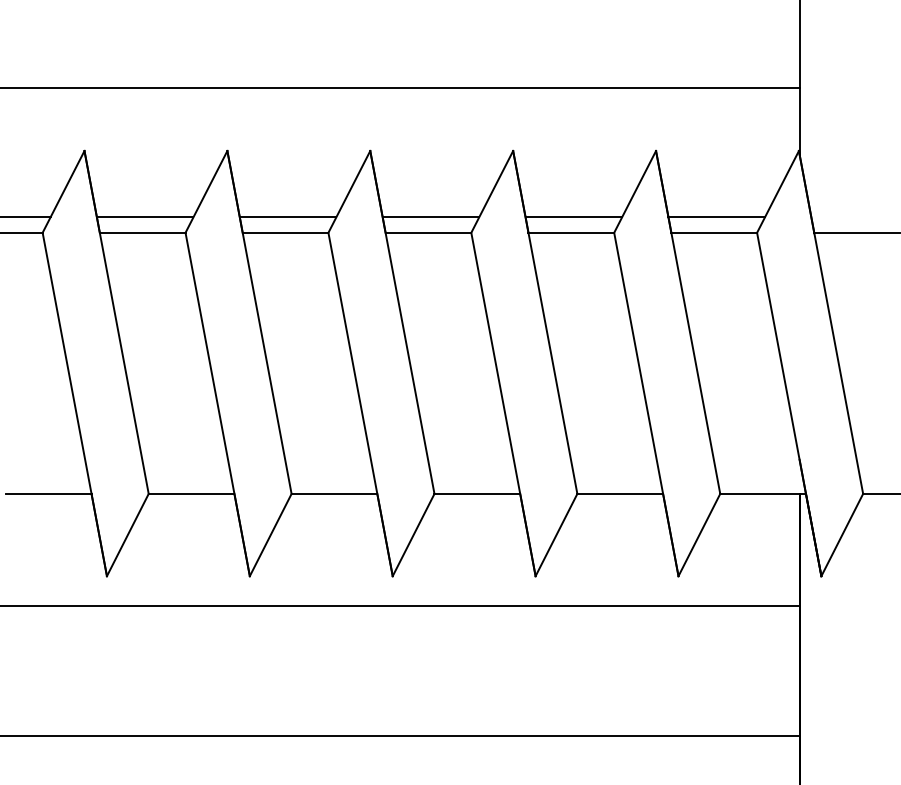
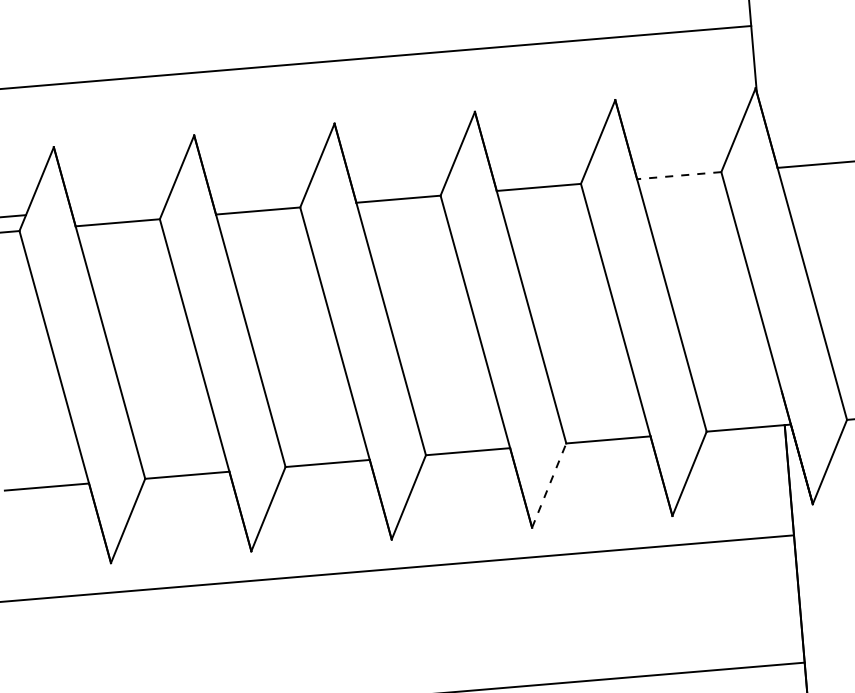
line: (144, 217) -> (118, 207), removed
line: (287, 217) -> (258, 195), removed
line: (430, 217) -> (399, 184), removed
line: (573, 217) -> (539, 172), removed
line: (716, 217) -> (680, 160), removed
line: (714, 232) -> (679, 175), solid -> dashed
line: (556, 534) -> (549, 485), solid -> dashed

